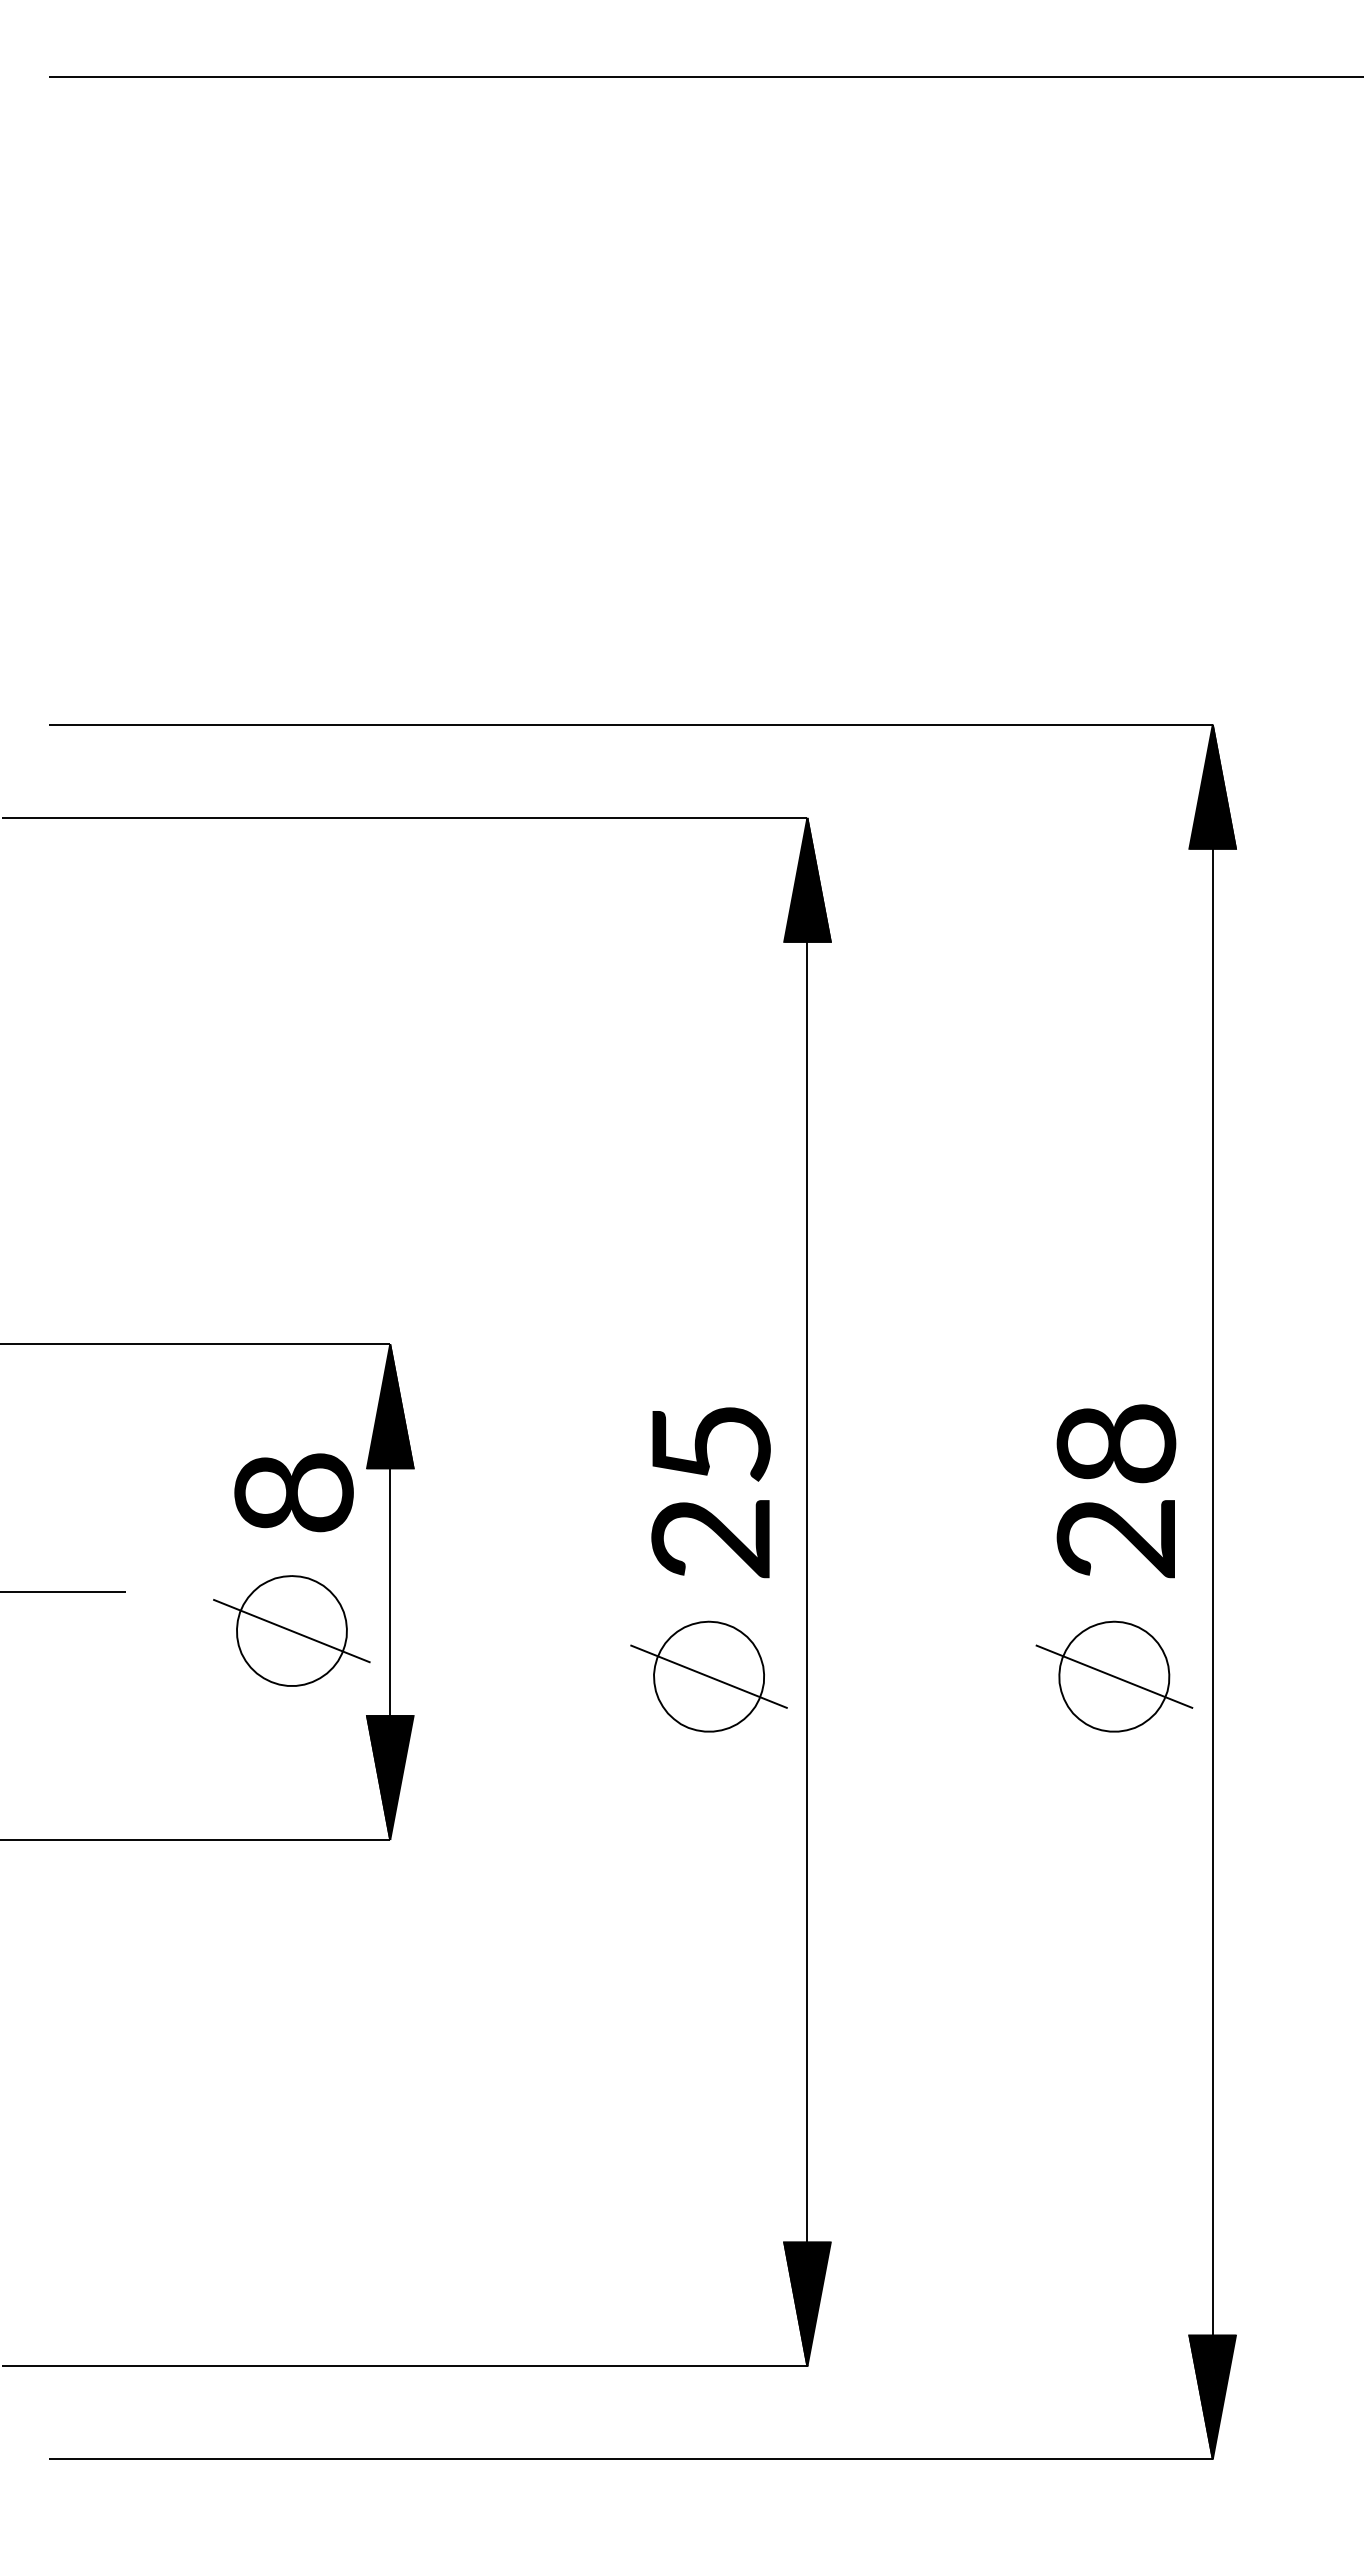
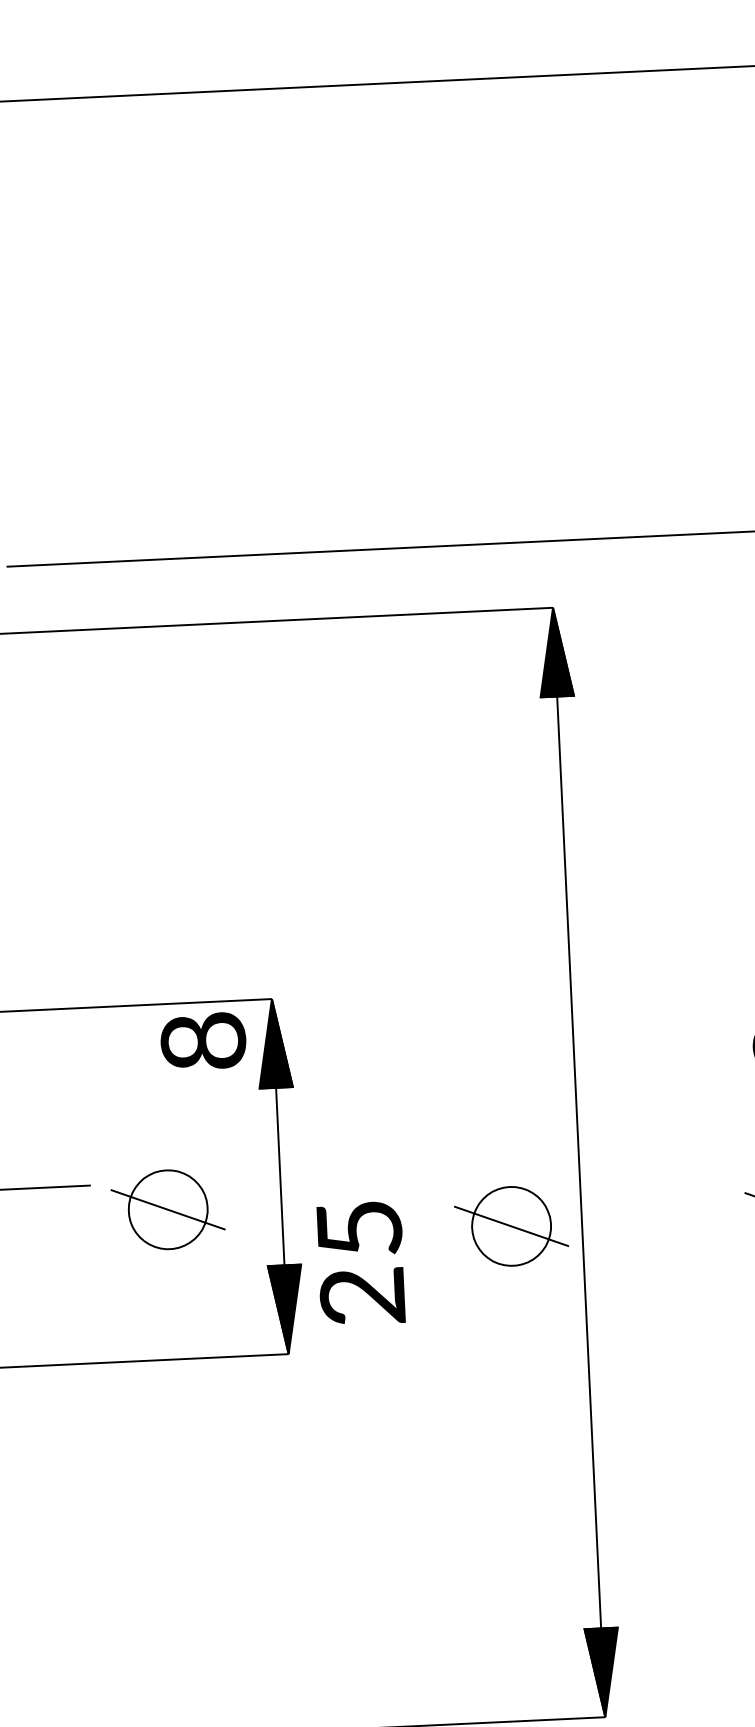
text: (293, 1492) -> (203, 1041), moved
text: (710, 1492) -> (360, 1263), moved
part: (291, 1630) -> (167, 1209), moved

